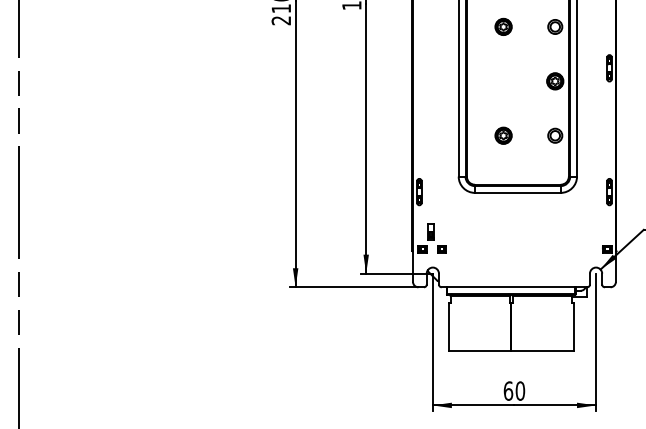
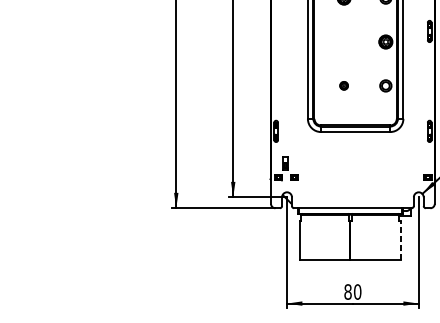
part: (503, 135) -> (344, 85), size x0.6
line: (573, 326) -> (400, 239), solid -> dashed
text: (508, 390) -> (348, 291), 60 -> 80

